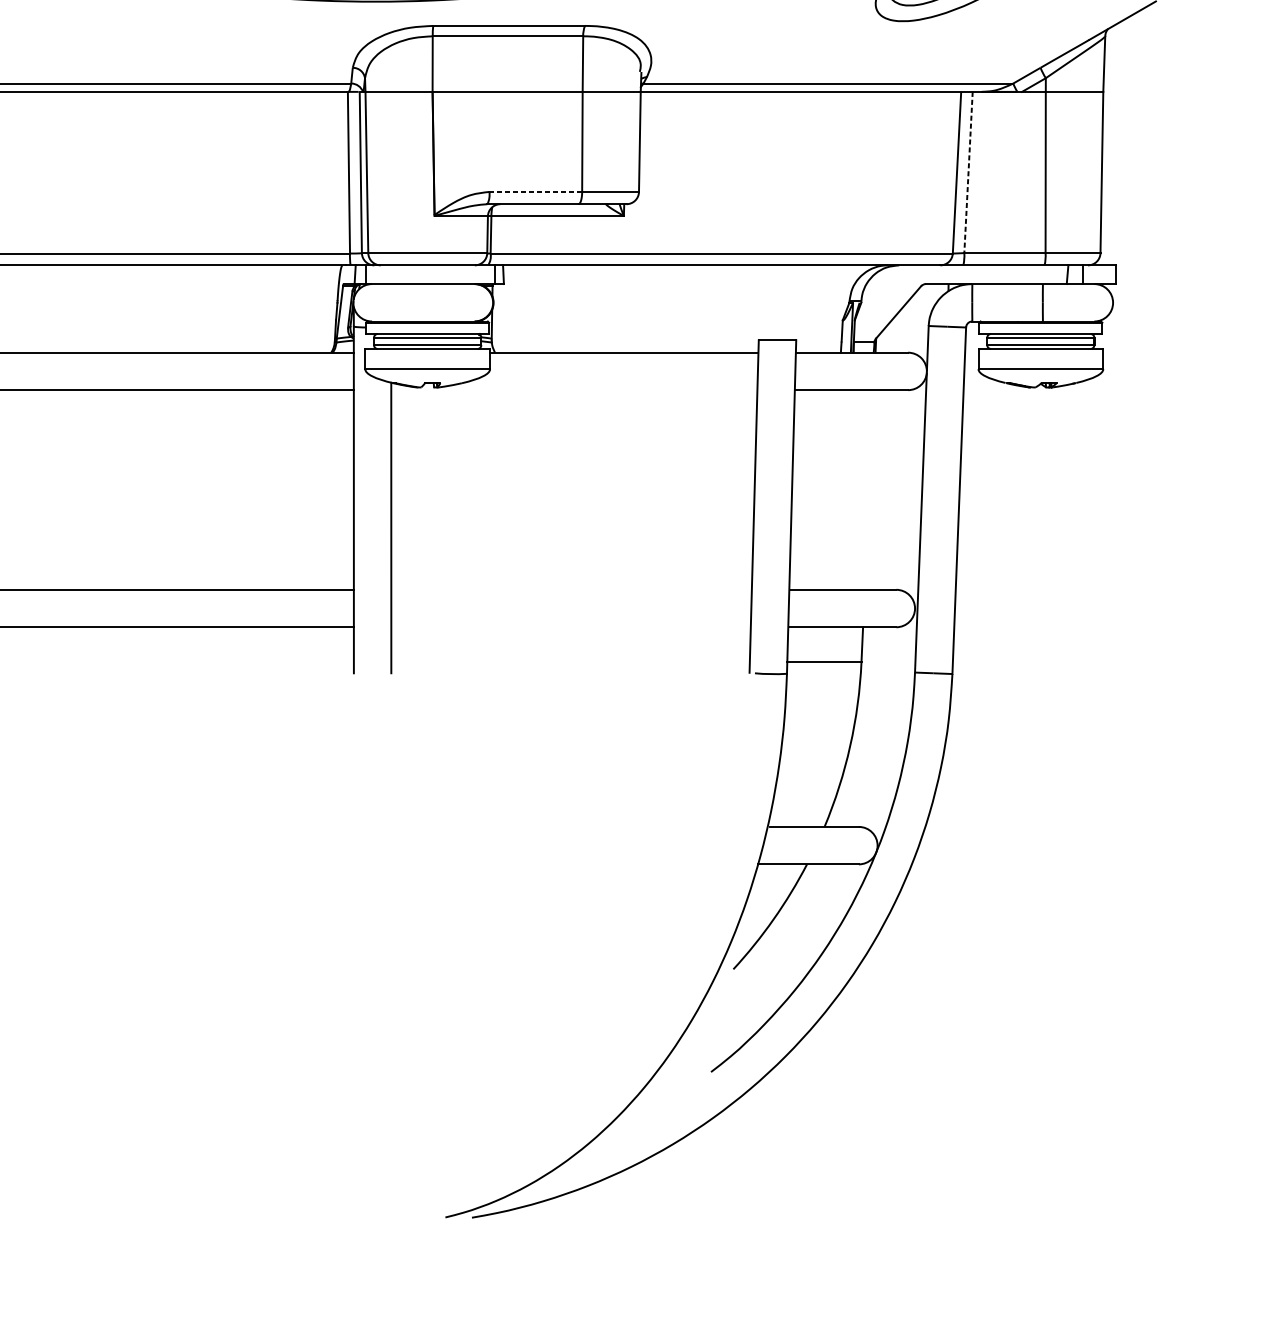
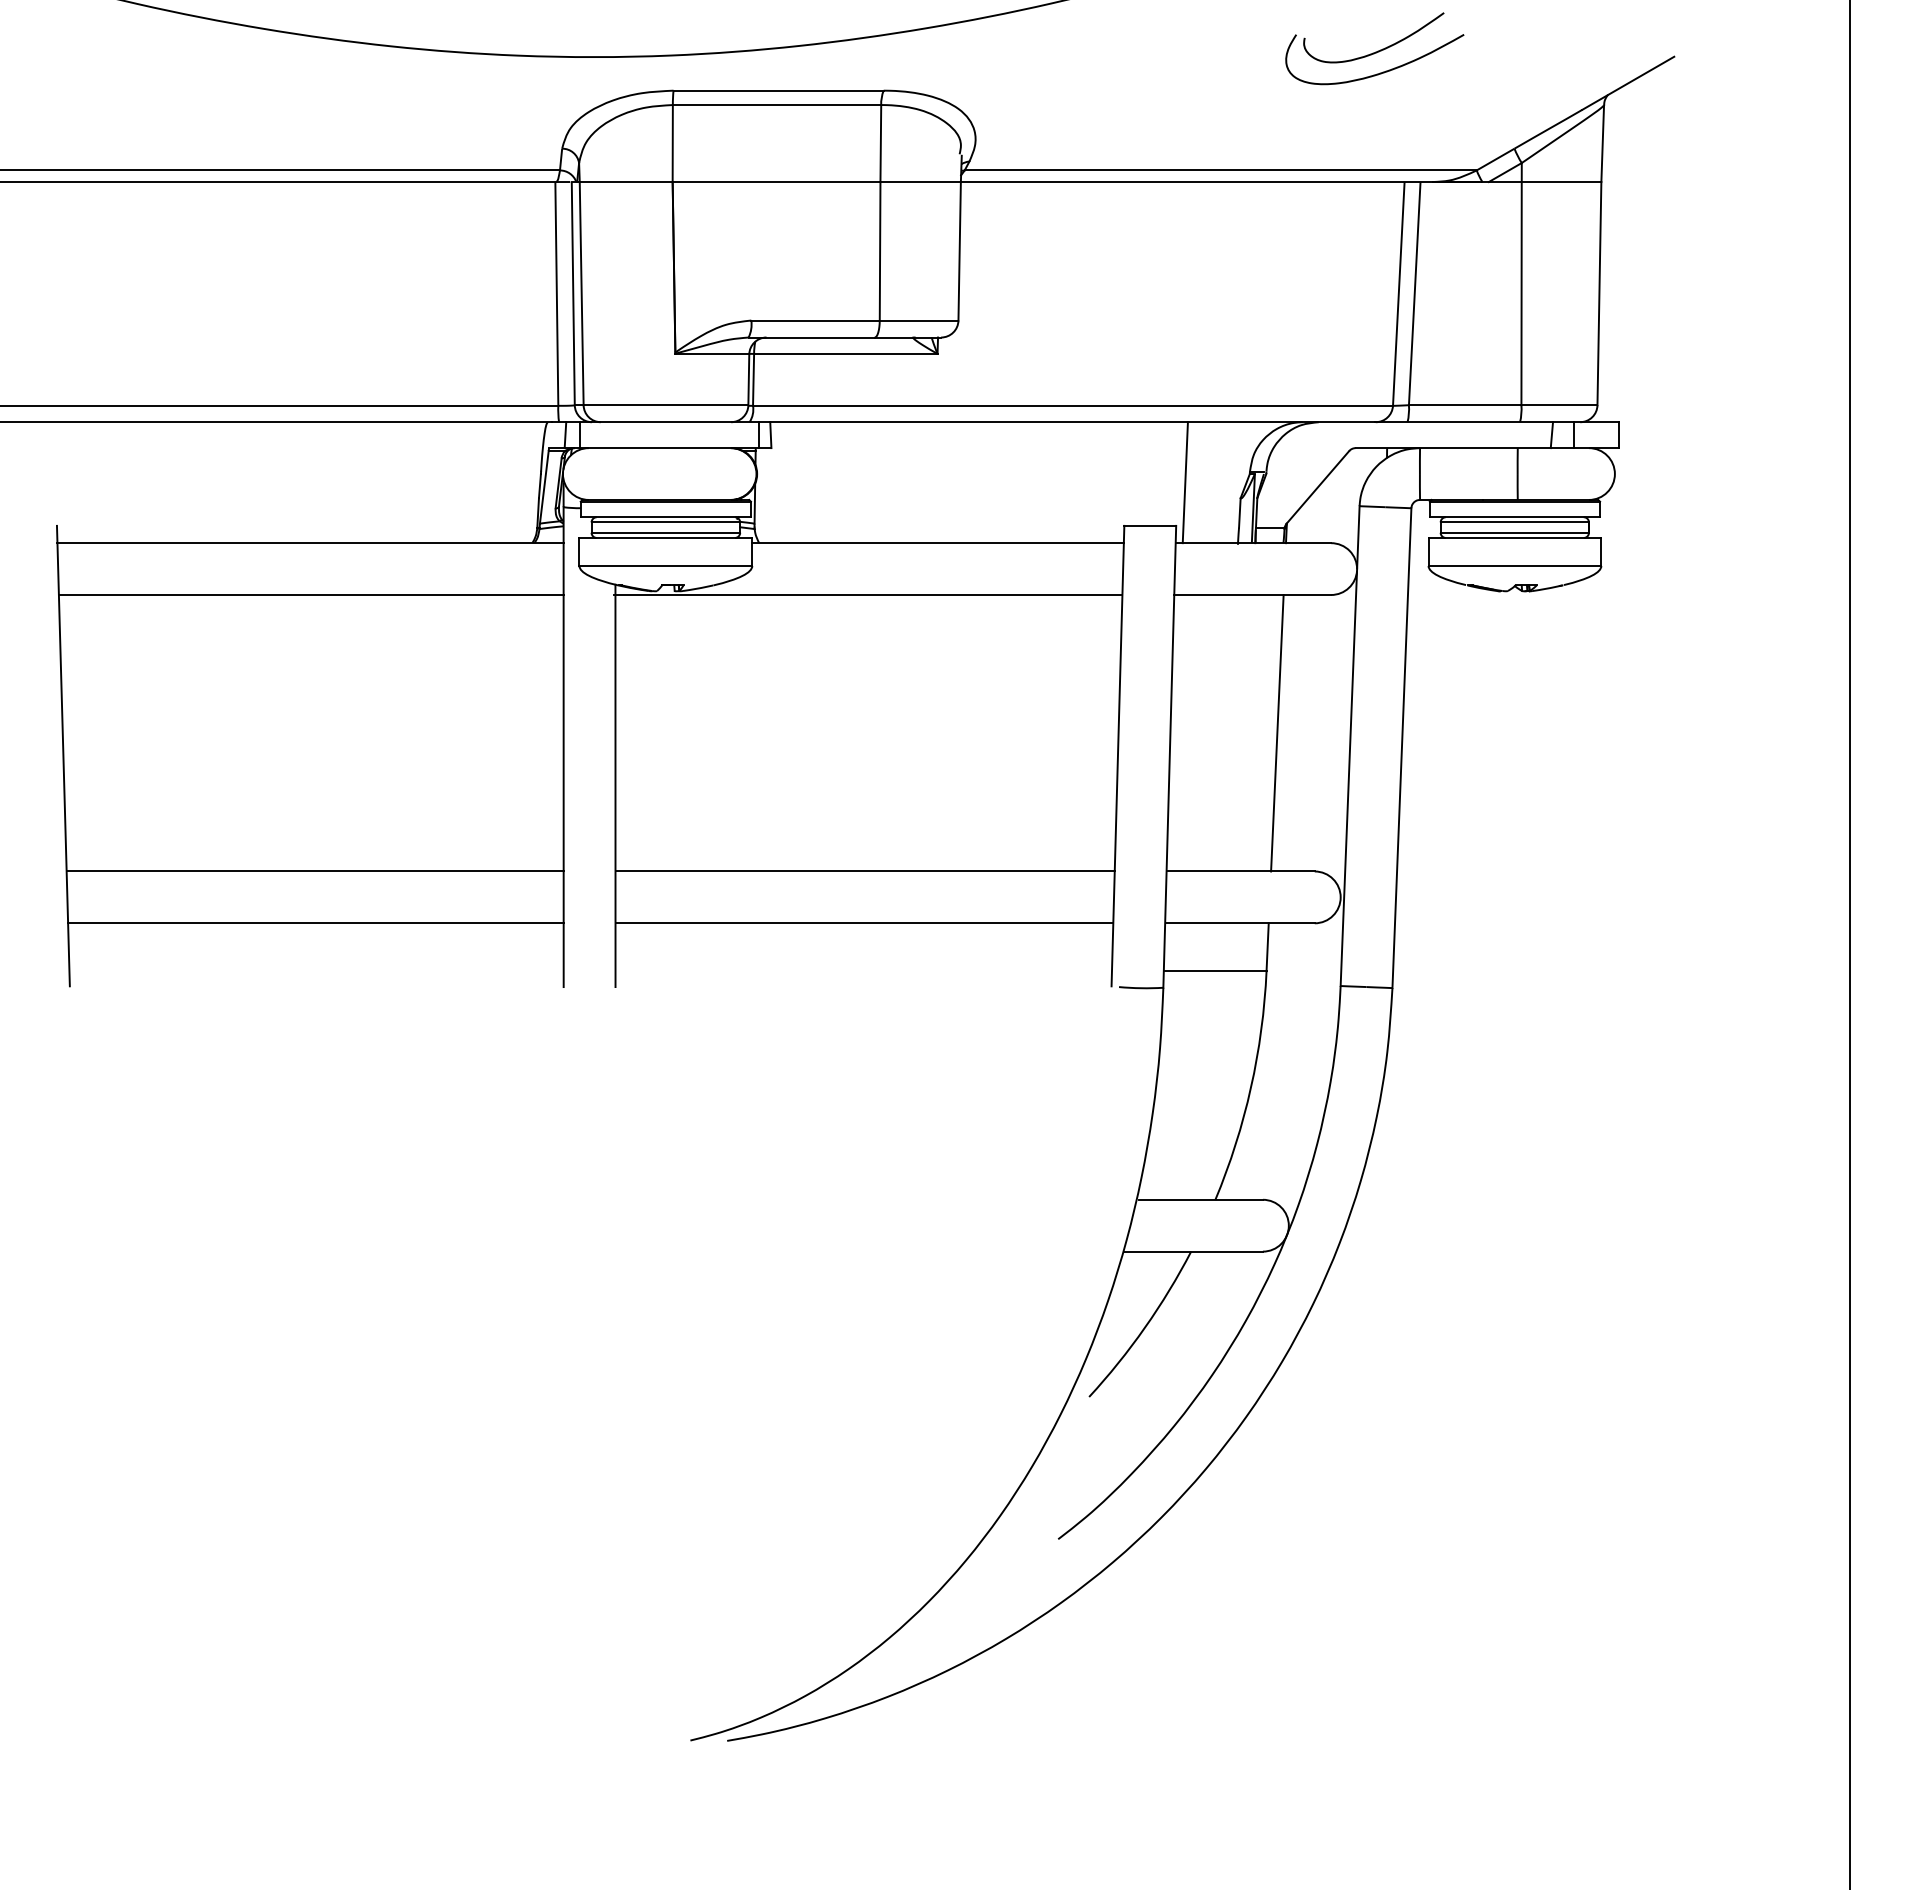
line: (968, 172) -> (1414, 293), dashed -> solid
line: (536, 191) -> (816, 320), dashed -> solid
line: (802, 308) -> (1184, 482), added
line: (573, 390) -> (867, 595), added
line: (869, 490) -> (1277, 733), added
line: (571, 589) -> (864, 871), added
line: (571, 627) -> (864, 923), added

